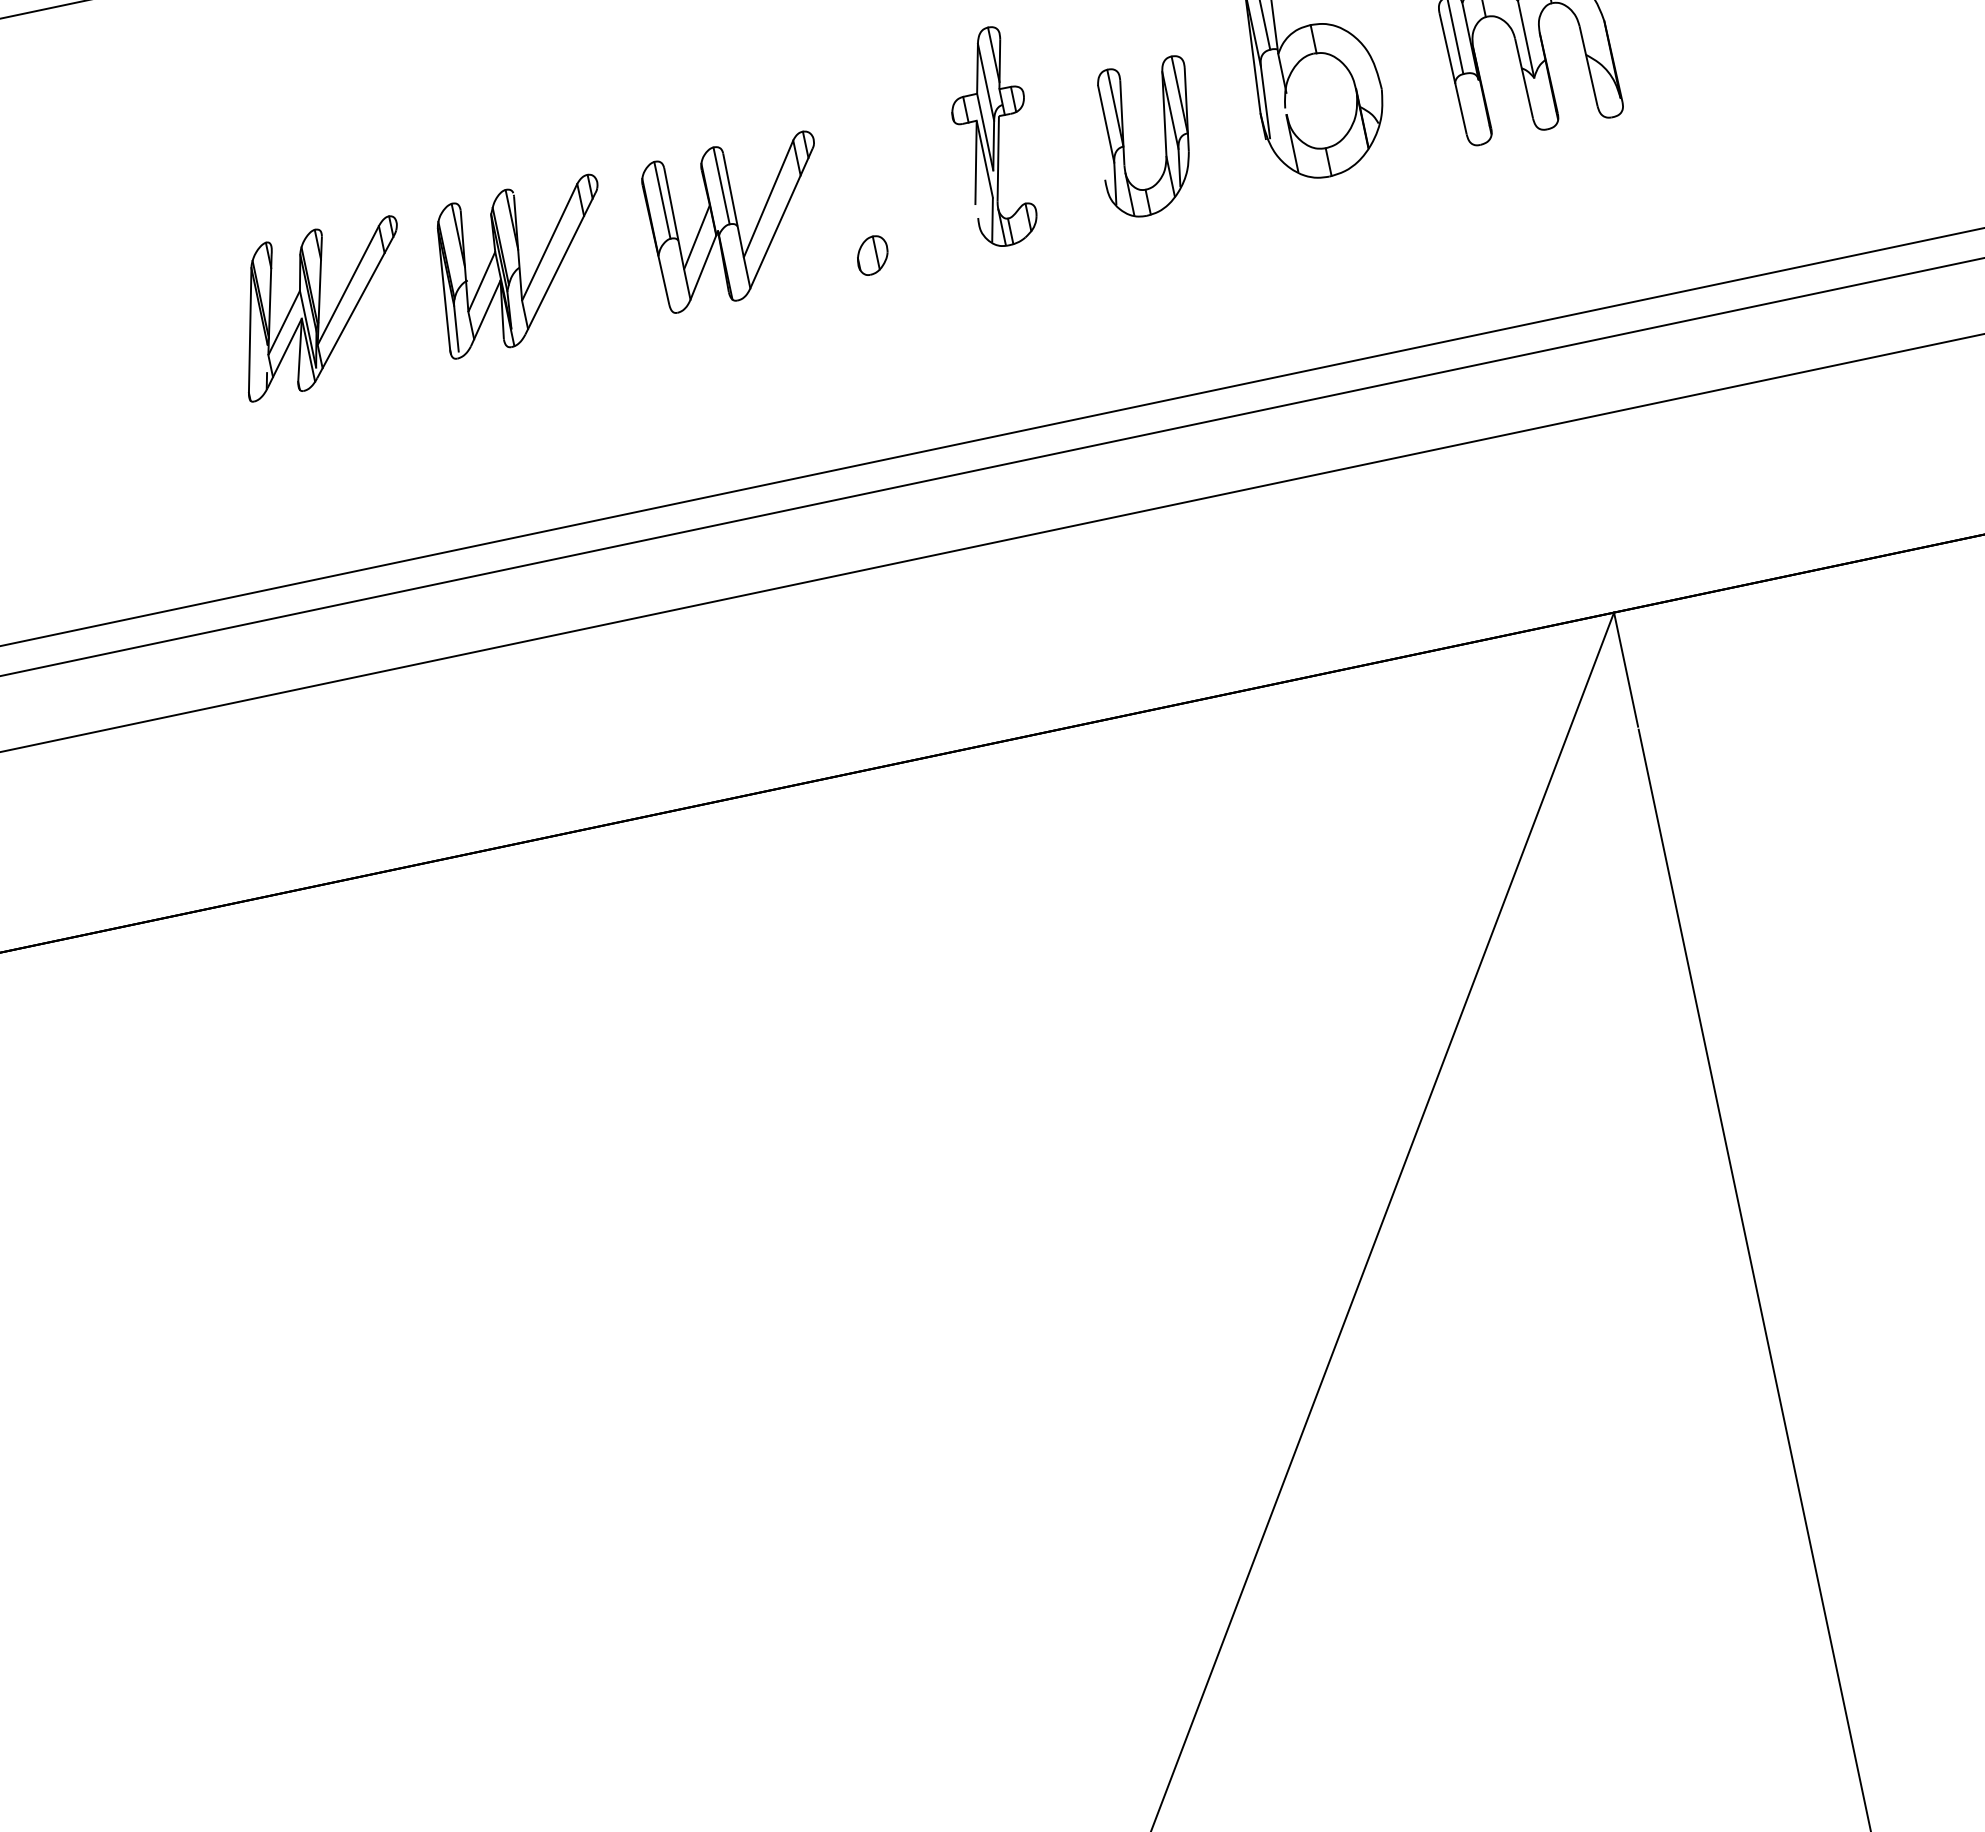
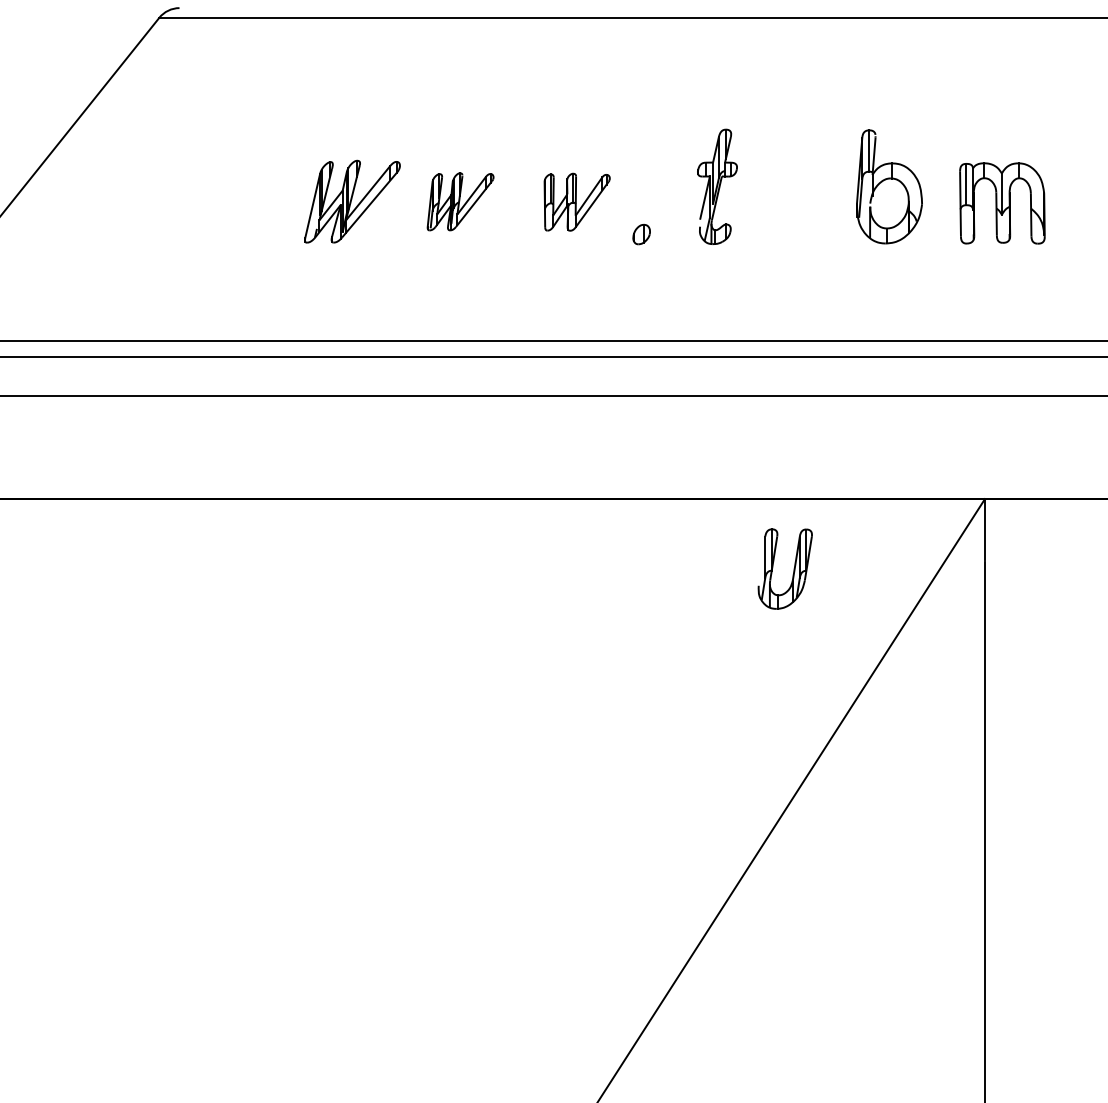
part: (1163, 134) -> (793, 568), moved
part: (738, 219) -> (576, 201), size x0.7
part: (523, 265) -> (460, 201), size x0.7

